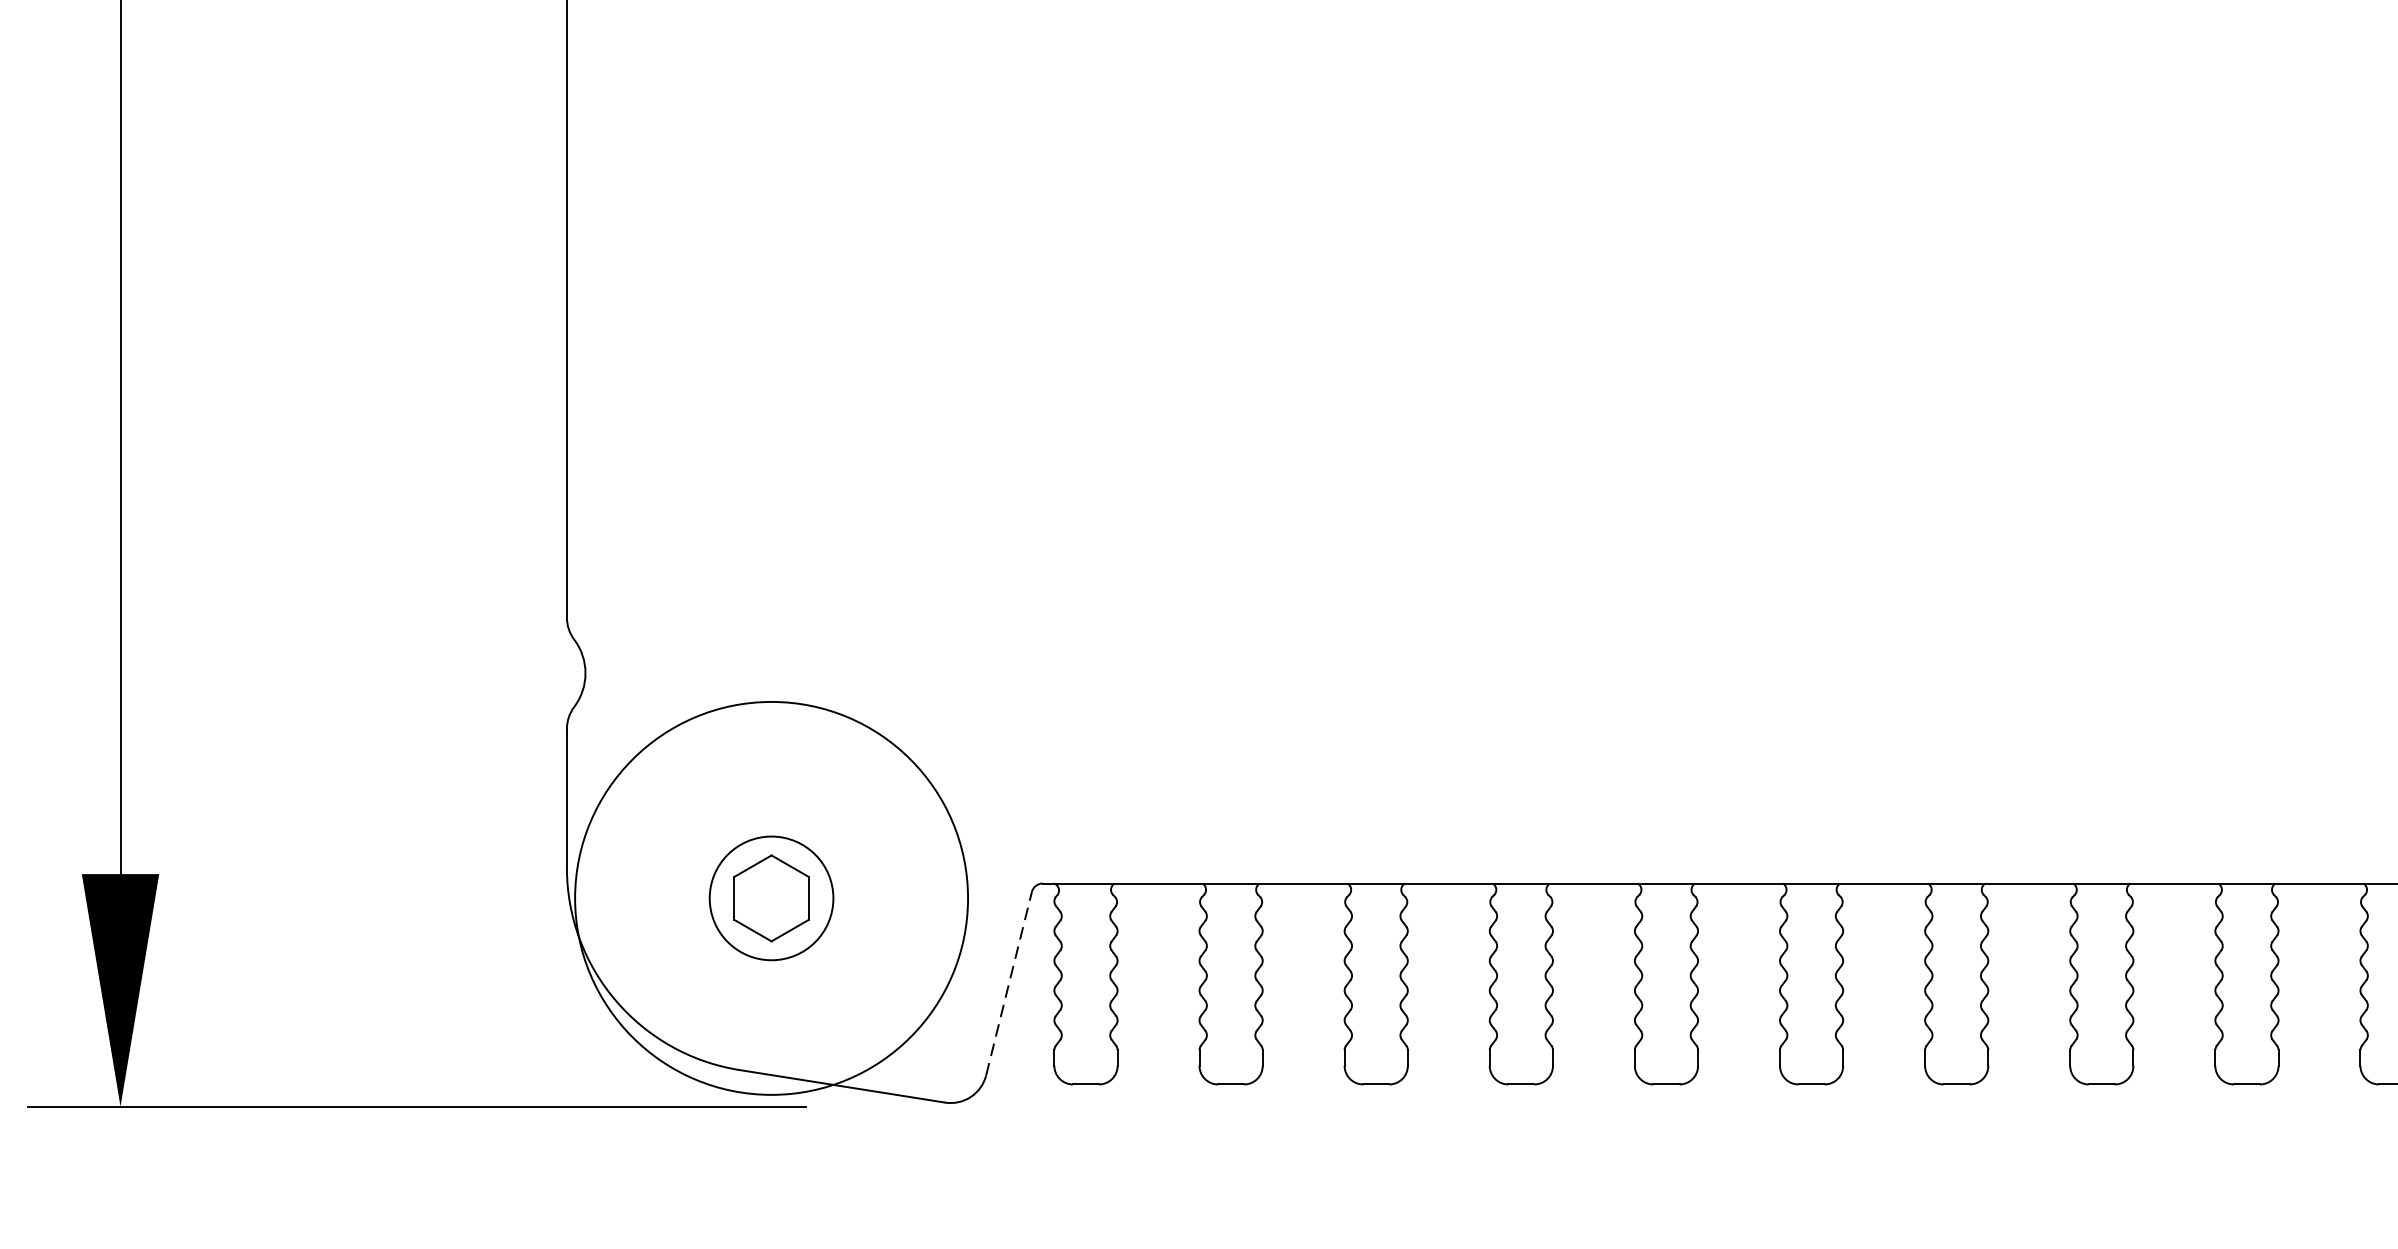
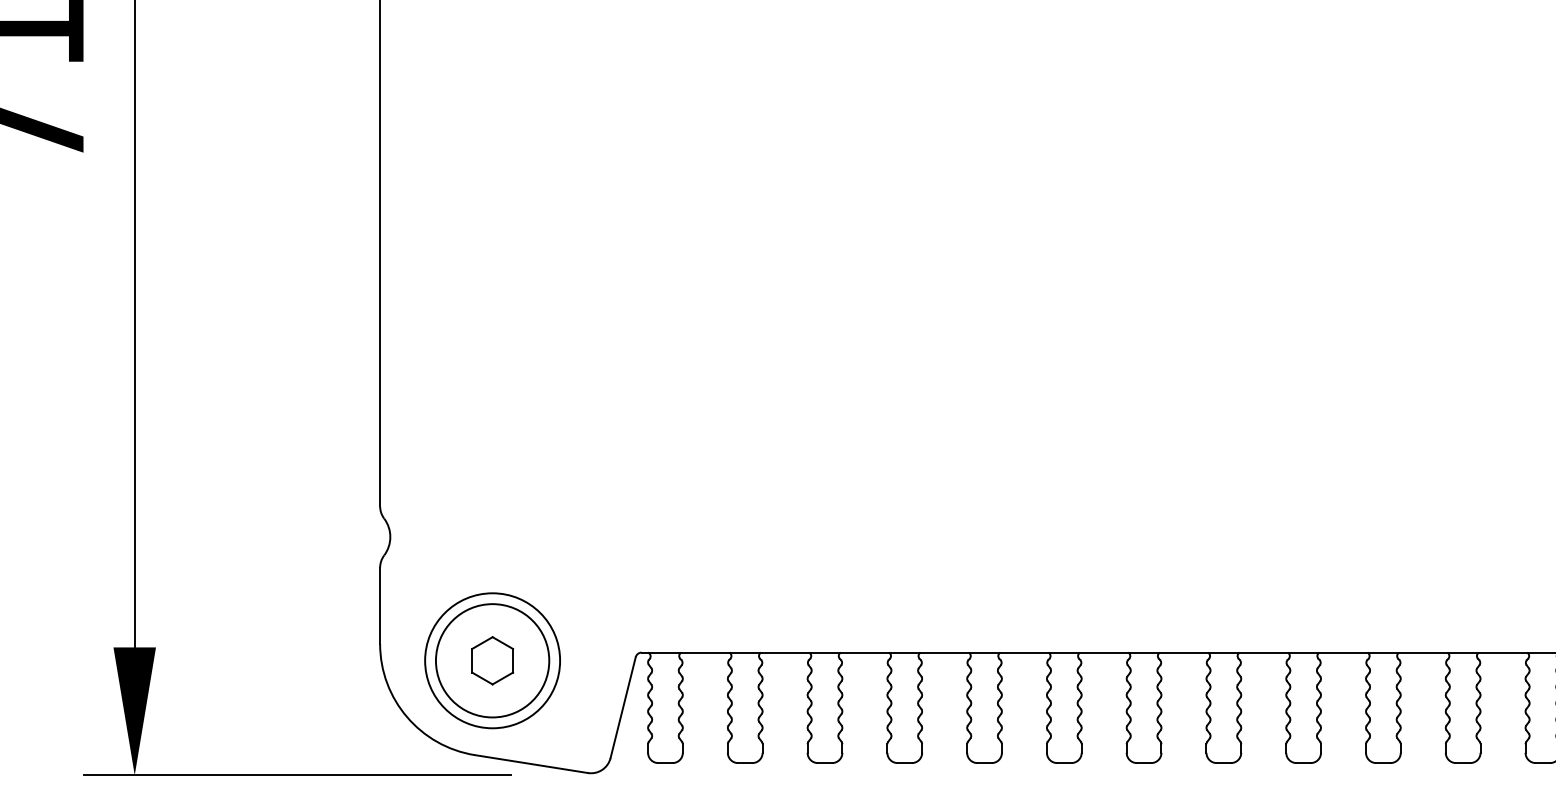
circle: (771, 897) -> (492, 660), size x0.62
circle: (771, 897) -> (492, 660), size x1.67
line: (1009, 983) -> (623, 707), dashed -> solid

